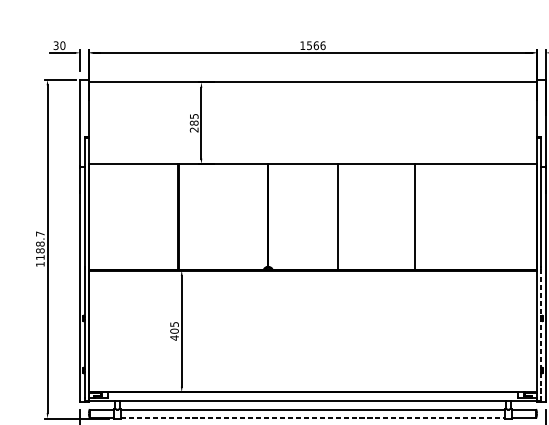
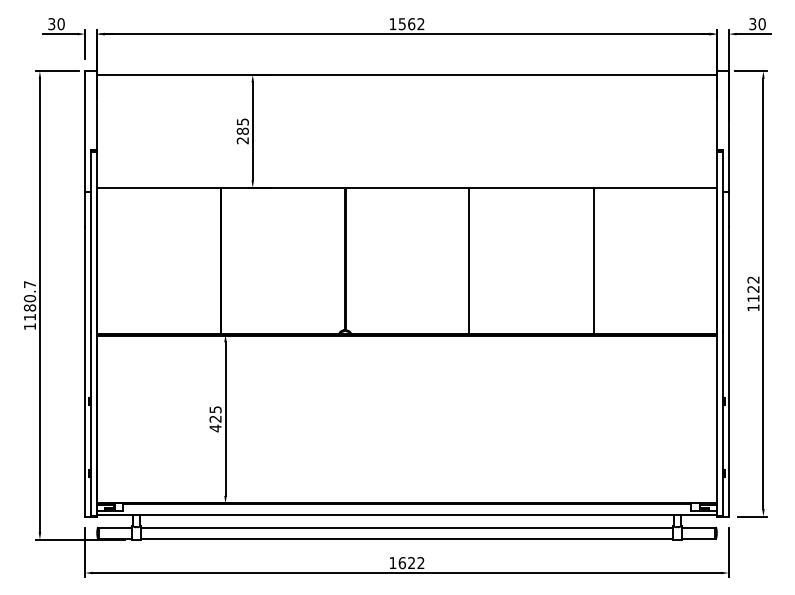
text: (322, 45) -> (420, 24), 1566 -> 1562
line: (337, 216) -> (469, 260), moved
line: (415, 216) -> (593, 260), moved
text: (40, 244) -> (29, 298), 1188.7 -> 1180.7
text: (174, 330) -> (215, 418), 405 -> 425
line: (541, 334) -> (722, 423), dashed -> solid
line: (313, 417) -> (407, 538), dashed -> solid

